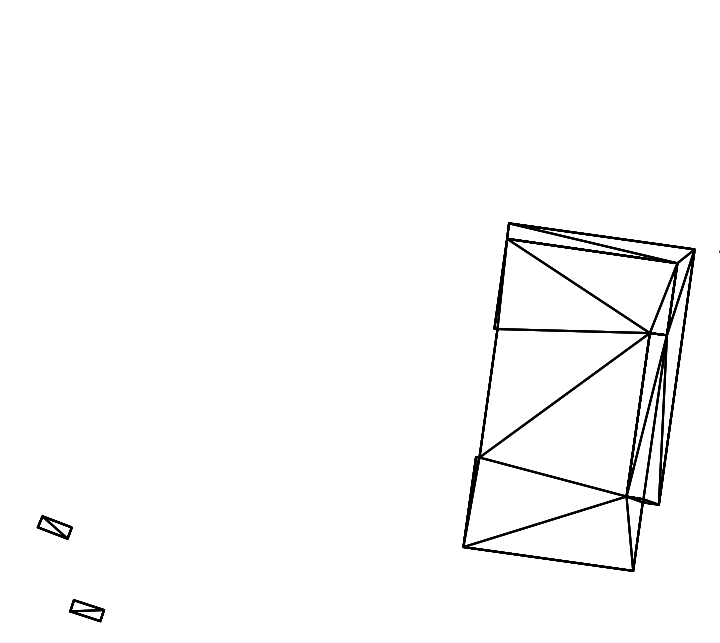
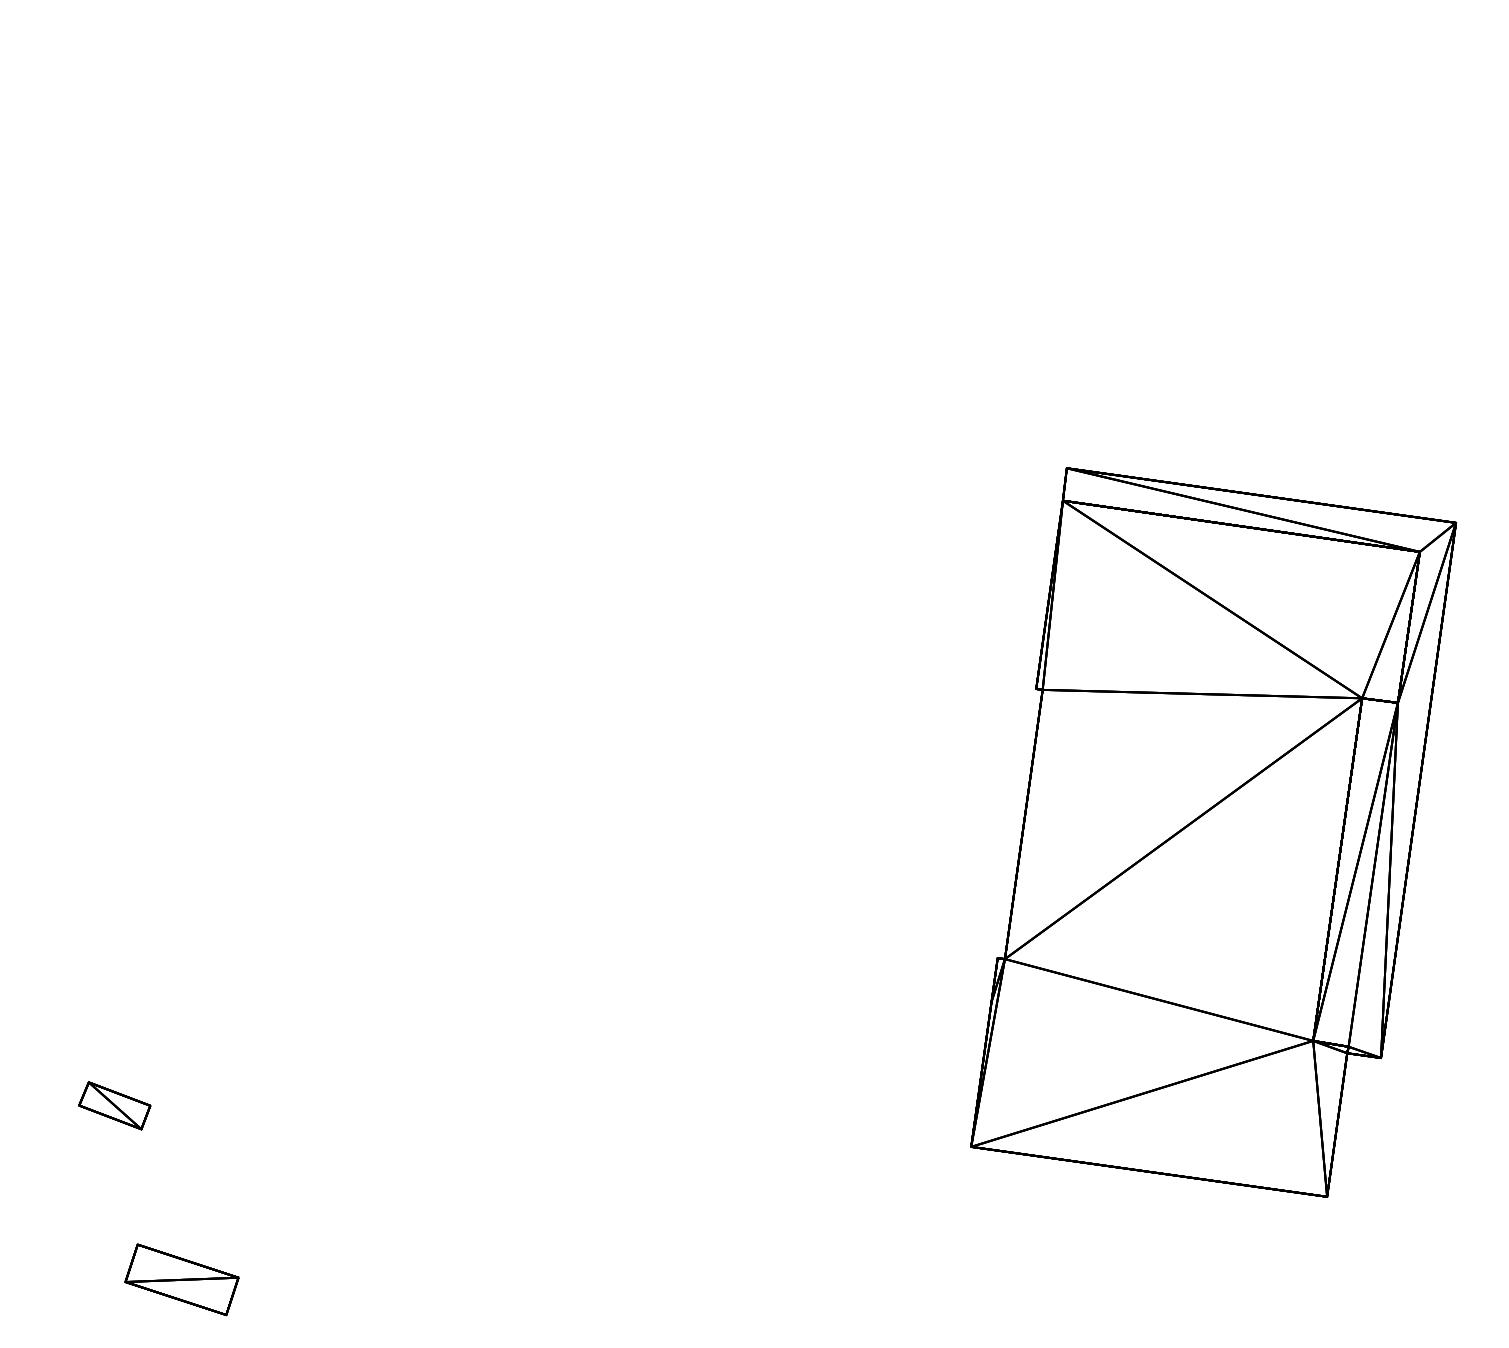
part: (87, 610) -> (183, 1279), size x1.6

